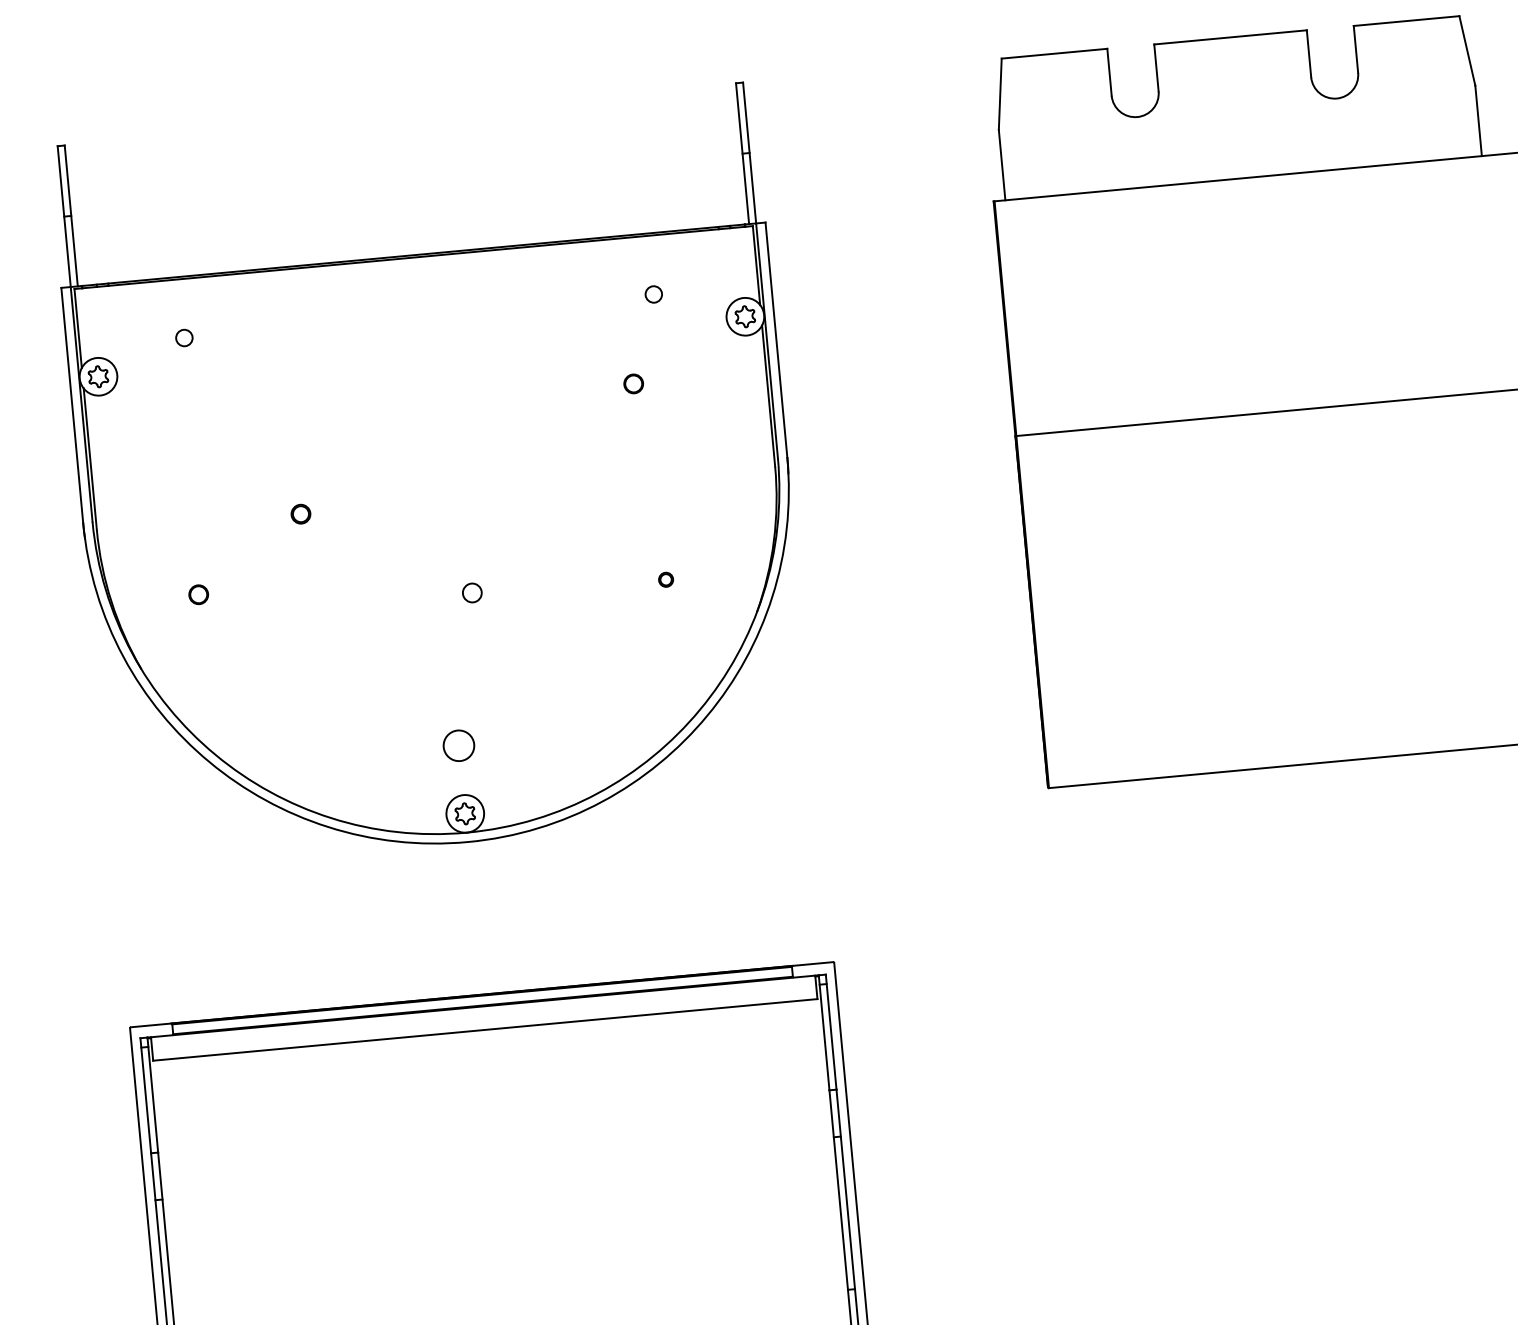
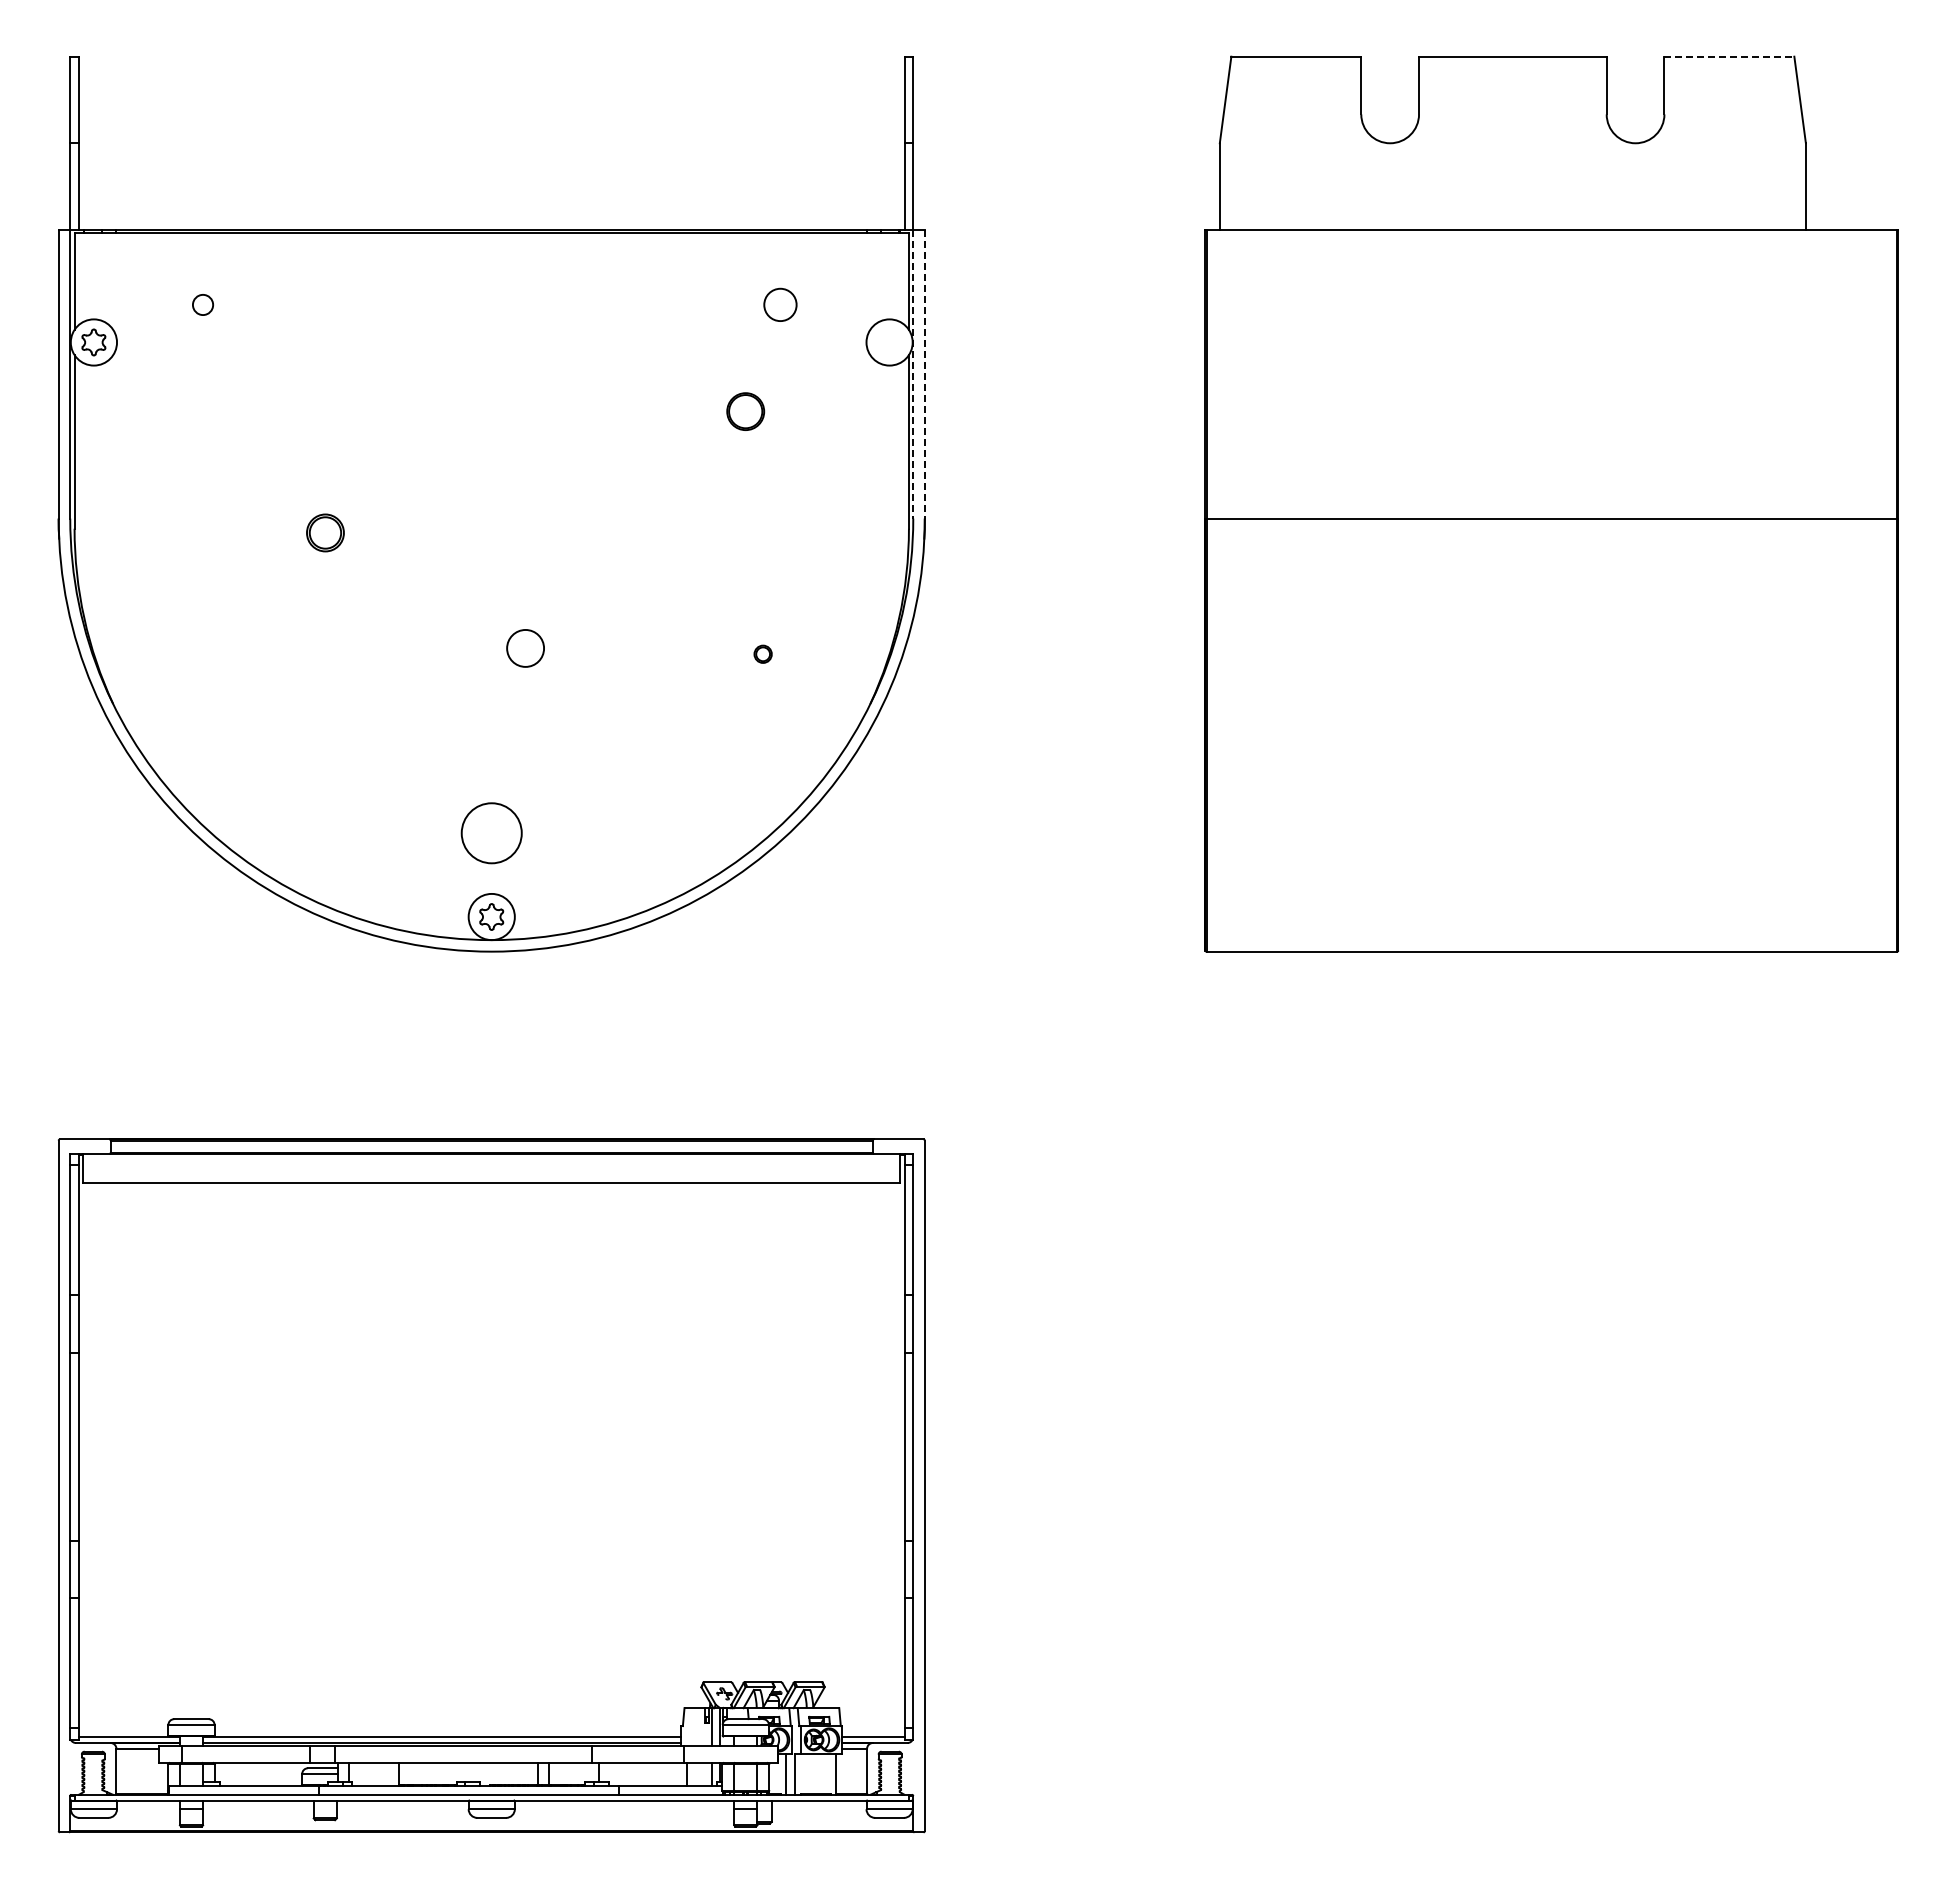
line: (1406, 20) -> (1729, 56), solid -> dashed
circle: (653, 294) -> (780, 304), size x1.6
part: (745, 316) -> (889, 342), removed
line: (767, 340) -> (913, 374), solid -> dashed
line: (776, 340) -> (924, 374), solid -> dashed
circle: (633, 383) -> (745, 411), size x1.6
part: (300, 513) -> (324, 532), size x1.6
circle: (471, 593) -> (524, 648), size x1.6
circle: (198, 594) -> (191, 619), removed
circle: (458, 745) -> (491, 833), size x1.6

